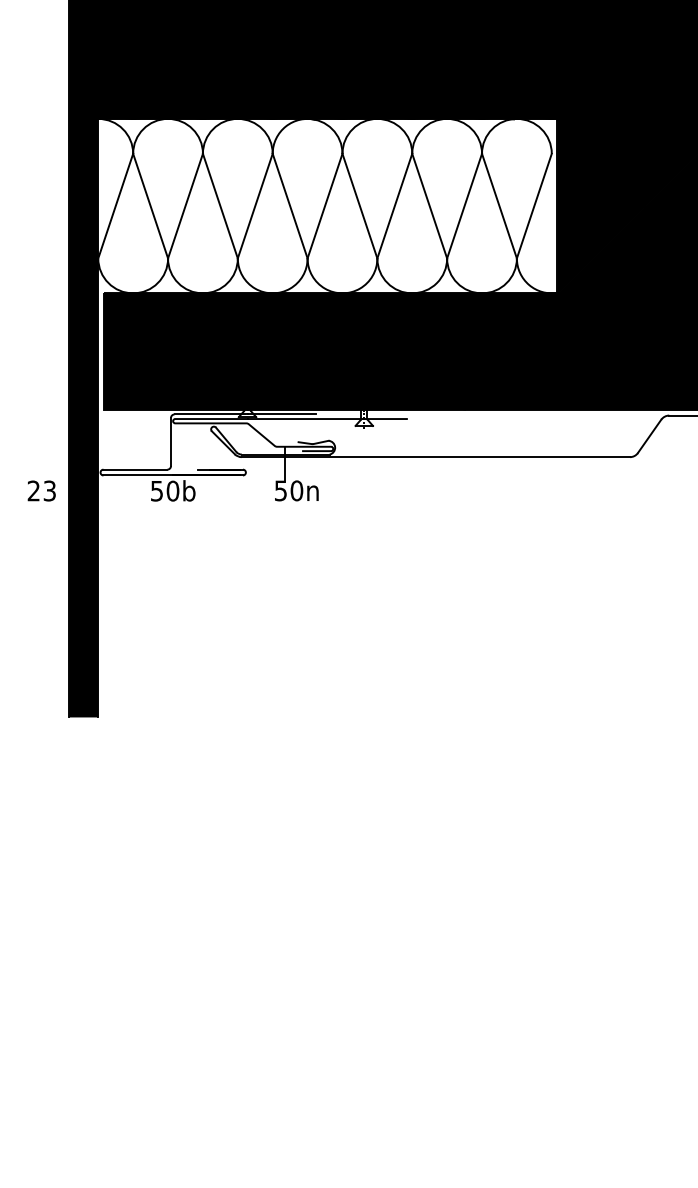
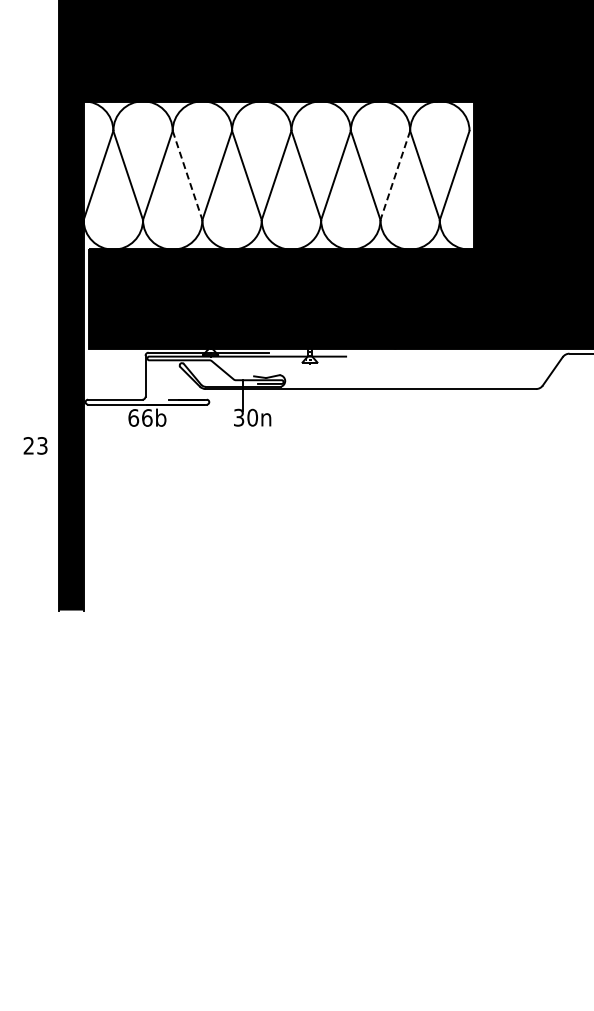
line: (220, 206) -> (187, 175), solid -> dashed
line: (464, 206) -> (395, 175), solid -> dashed
text: (281, 489) -> (239, 416), 50n -> 30n
text: (41, 490) -> (35, 445), moved
text: (165, 490) -> (140, 417), 50b -> 66b

